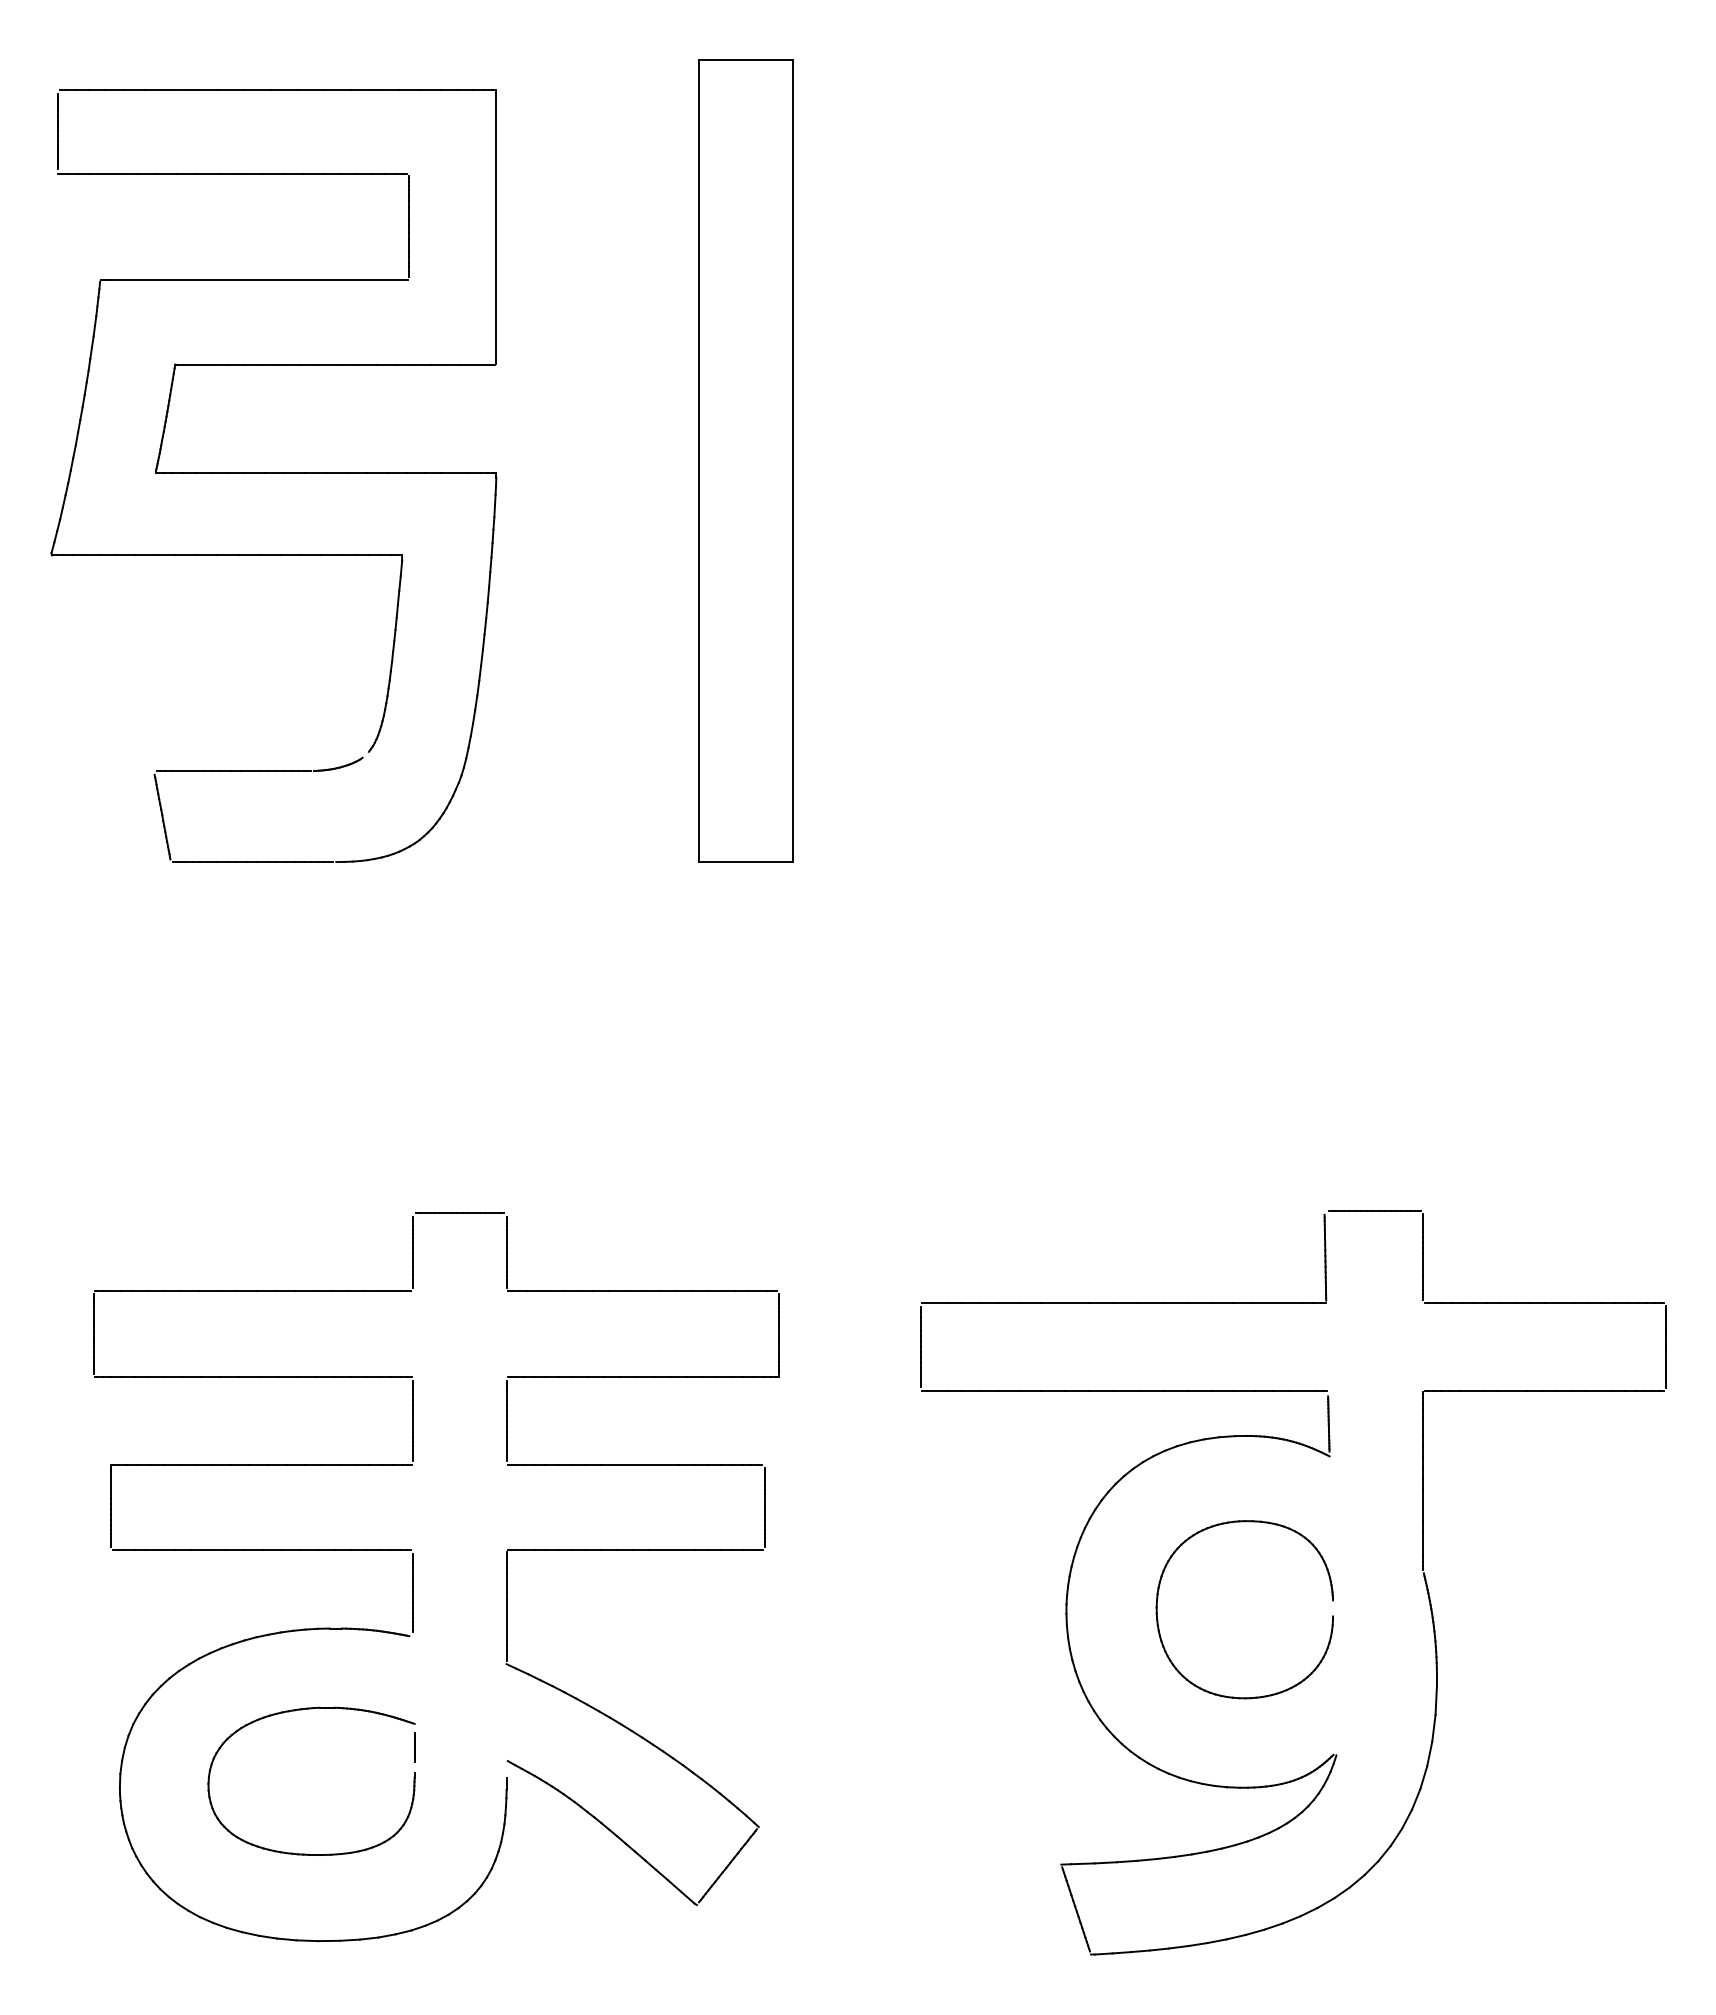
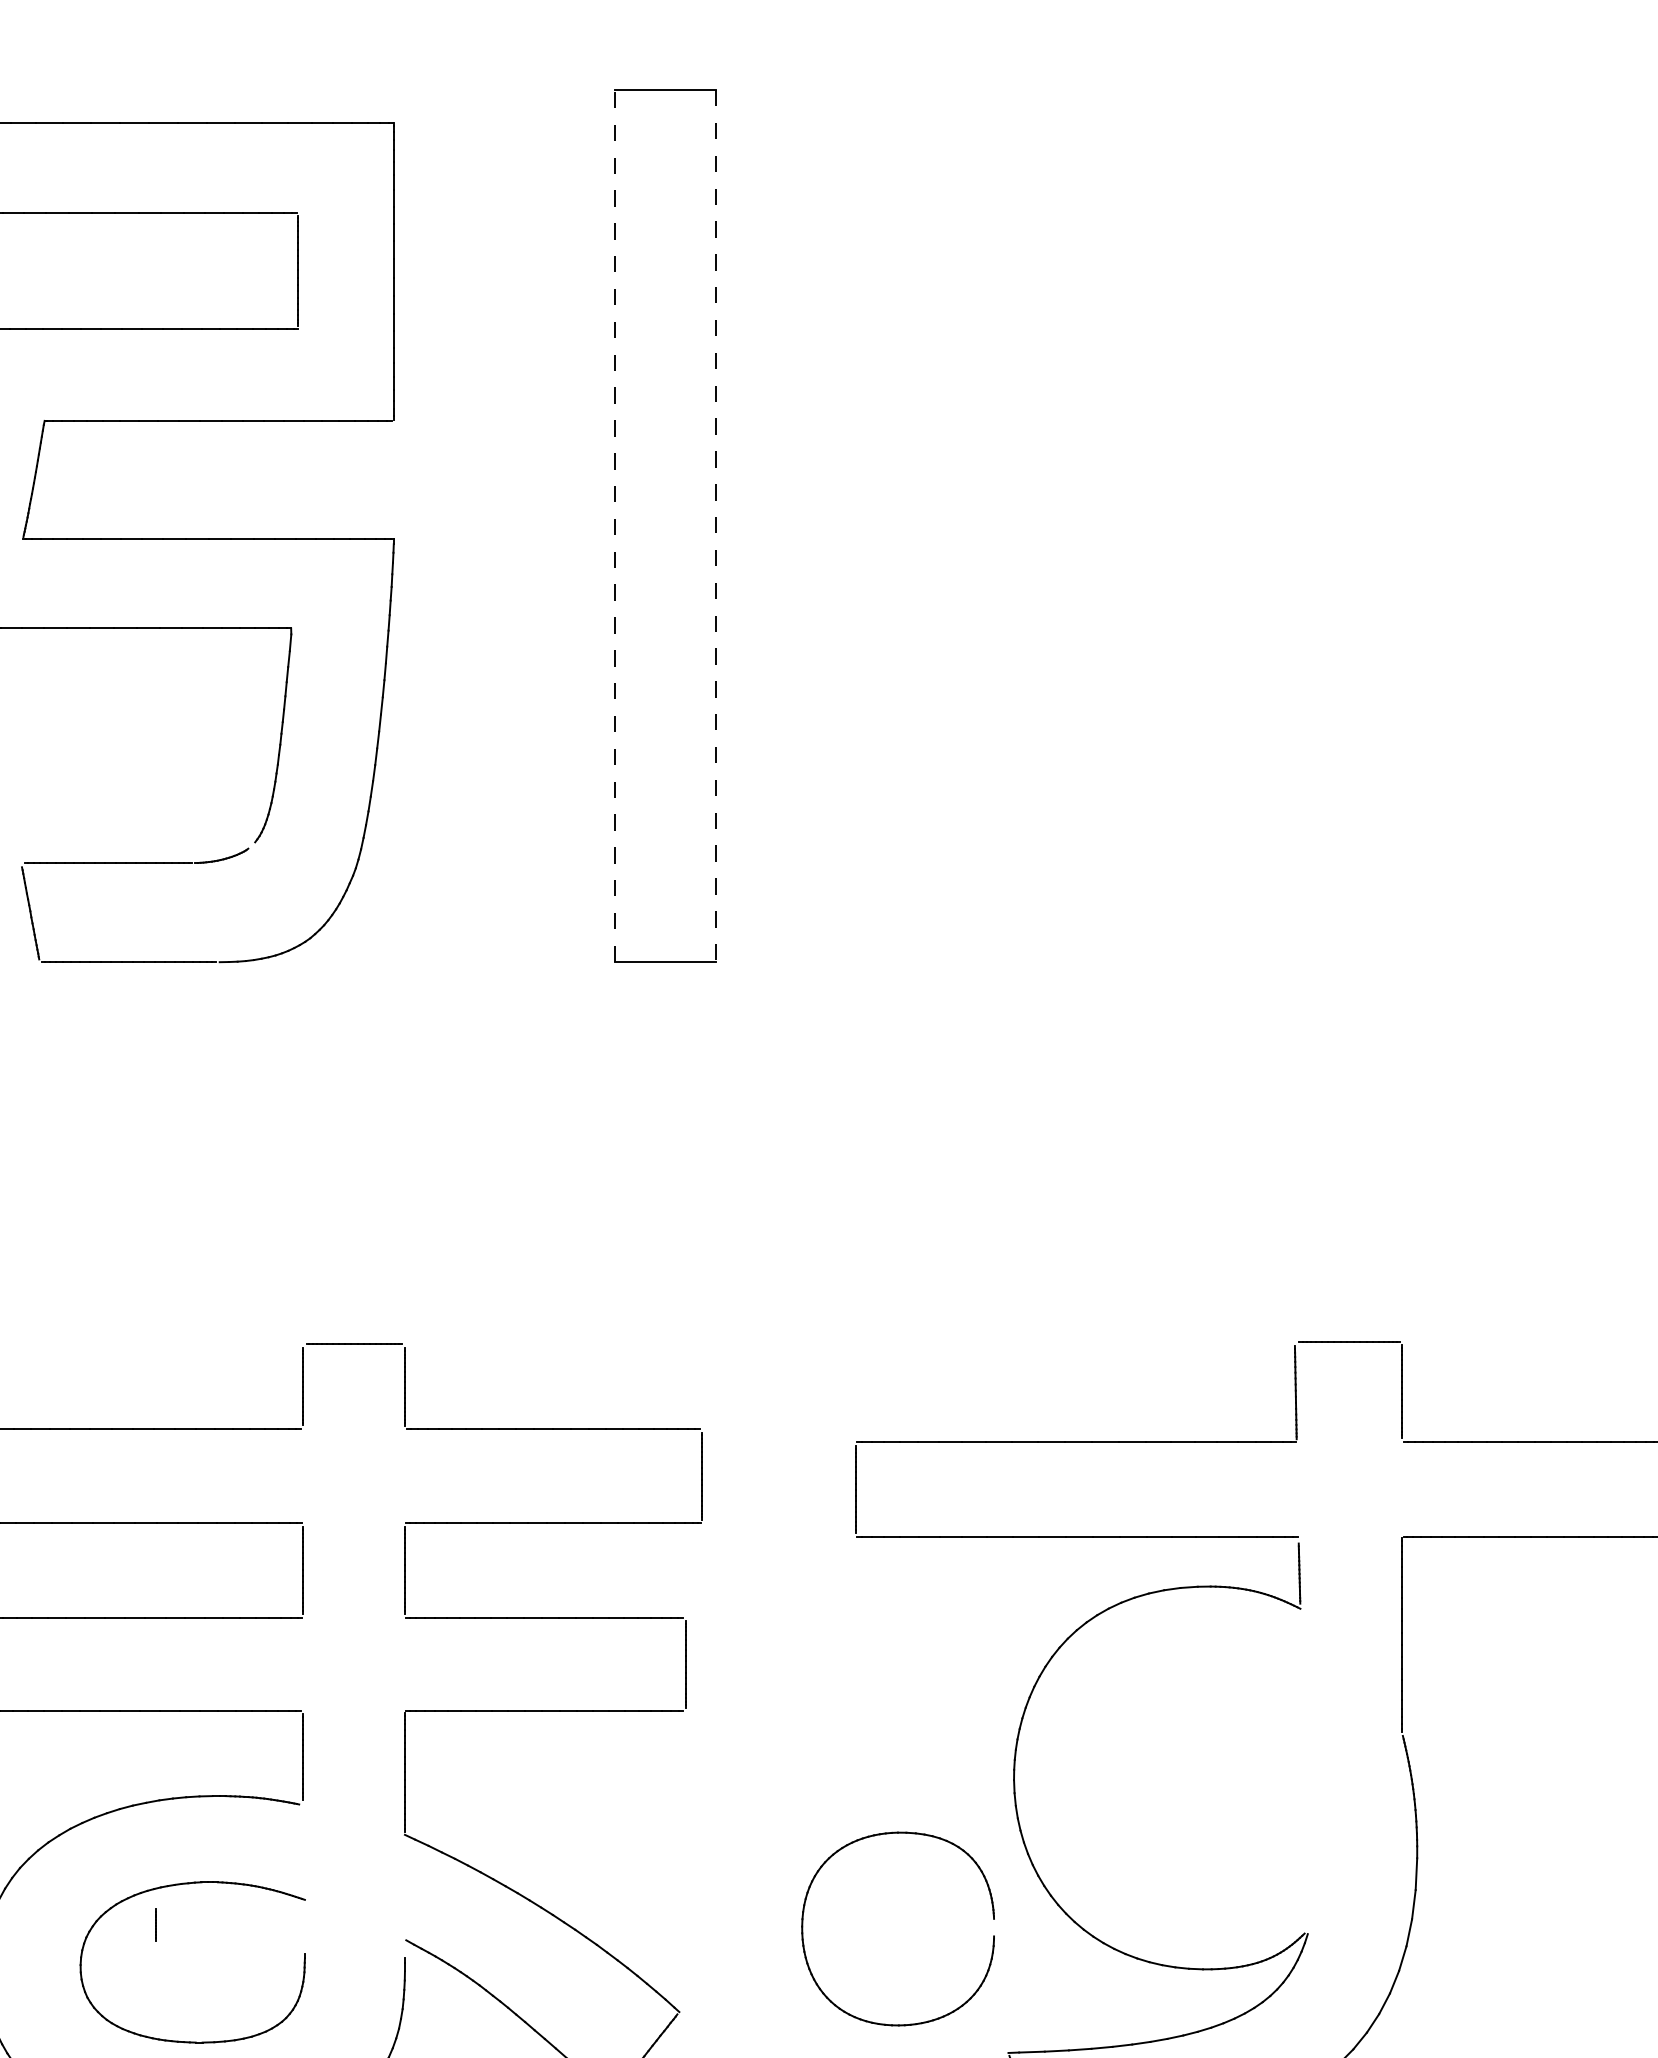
line: (699, 461) -> (614, 526), solid -> dashed
line: (792, 461) -> (716, 526), solid -> dashed
part: (1158, 1619) -> (804, 1939), moved
line: (414, 1747) -> (155, 1925), moved

